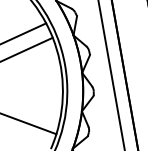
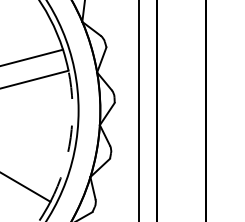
arc: (62, 85) -> (70, 137), solid -> dashed

